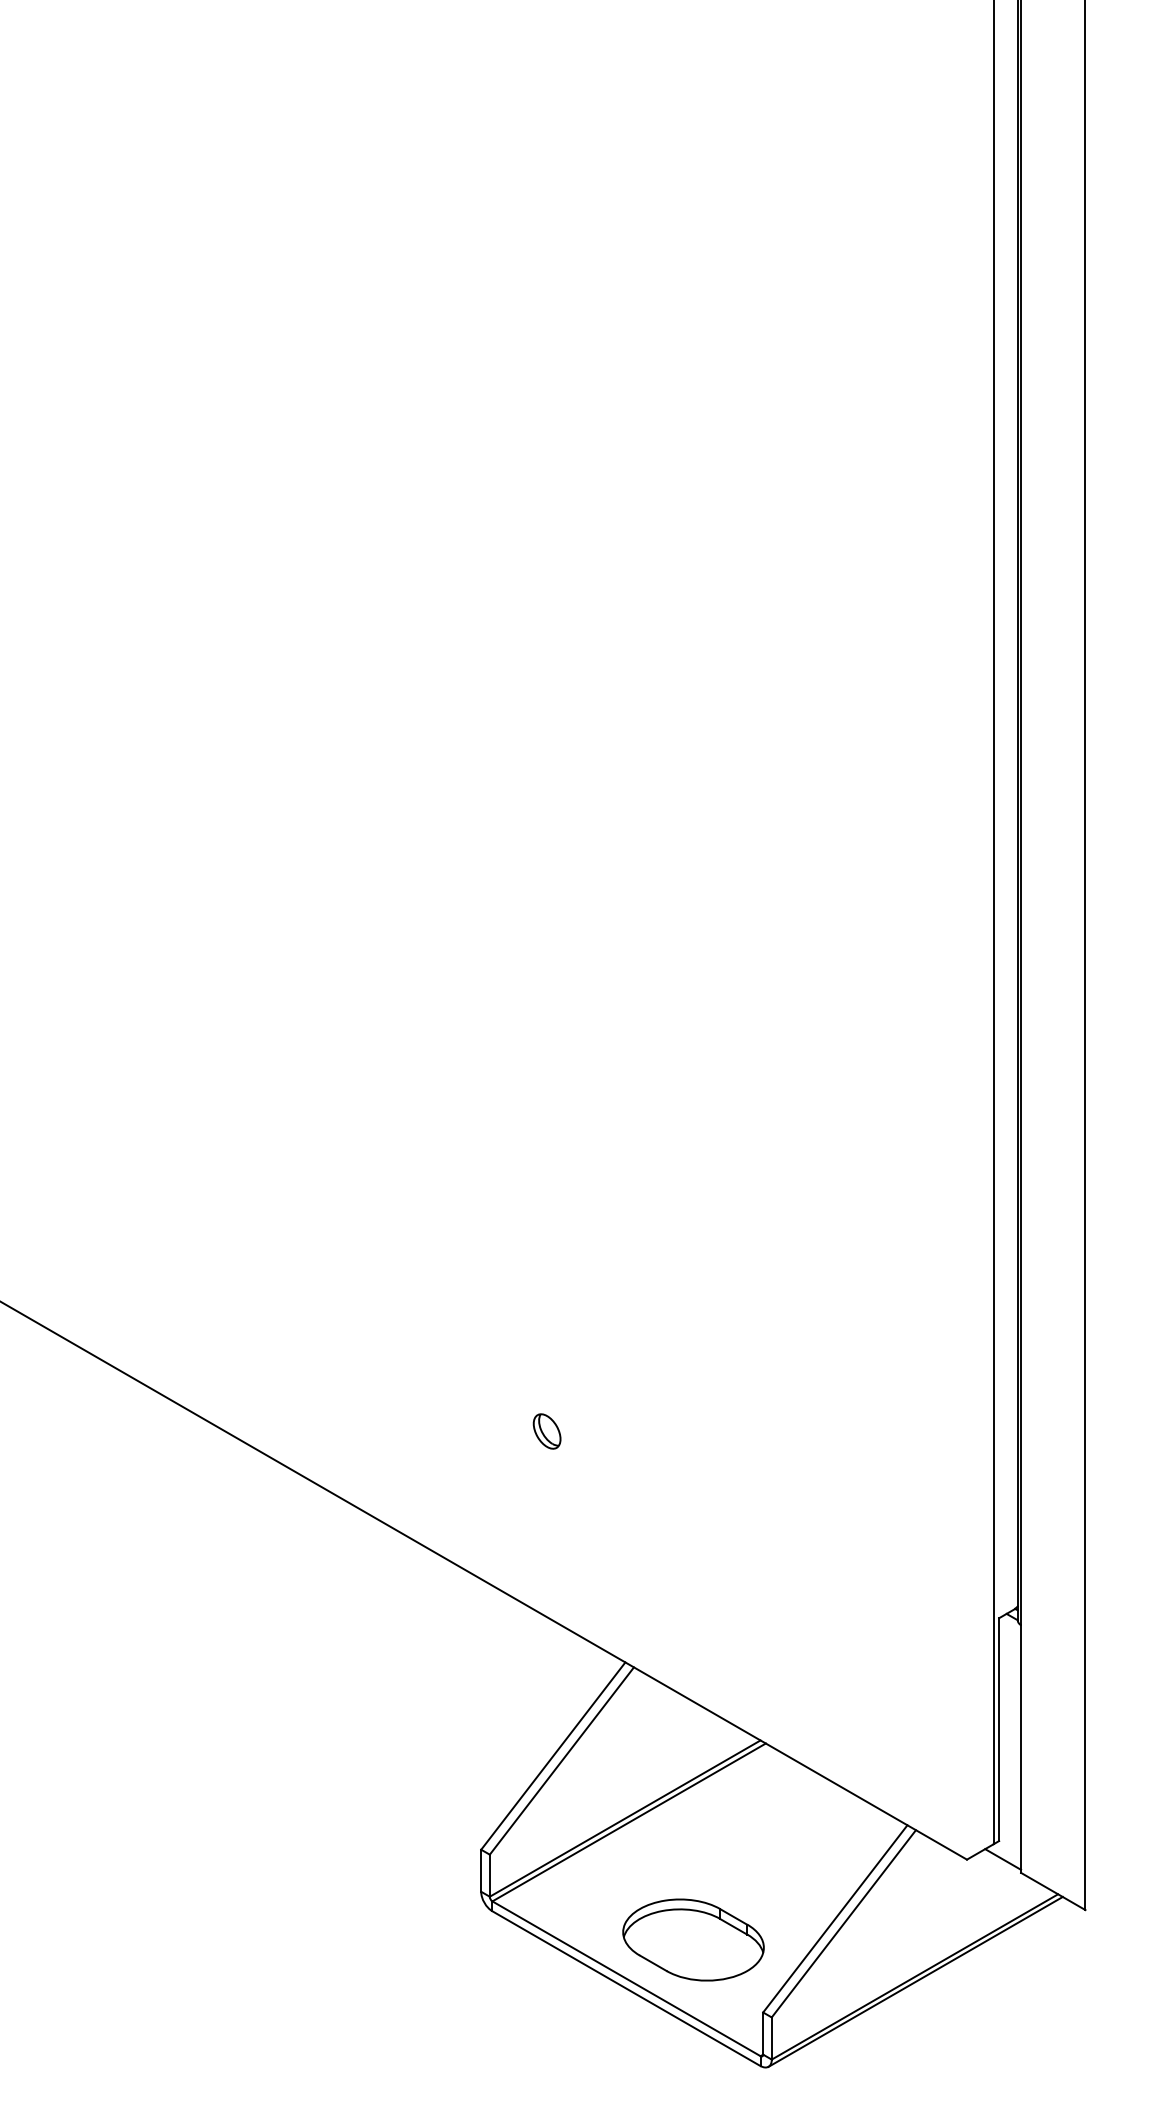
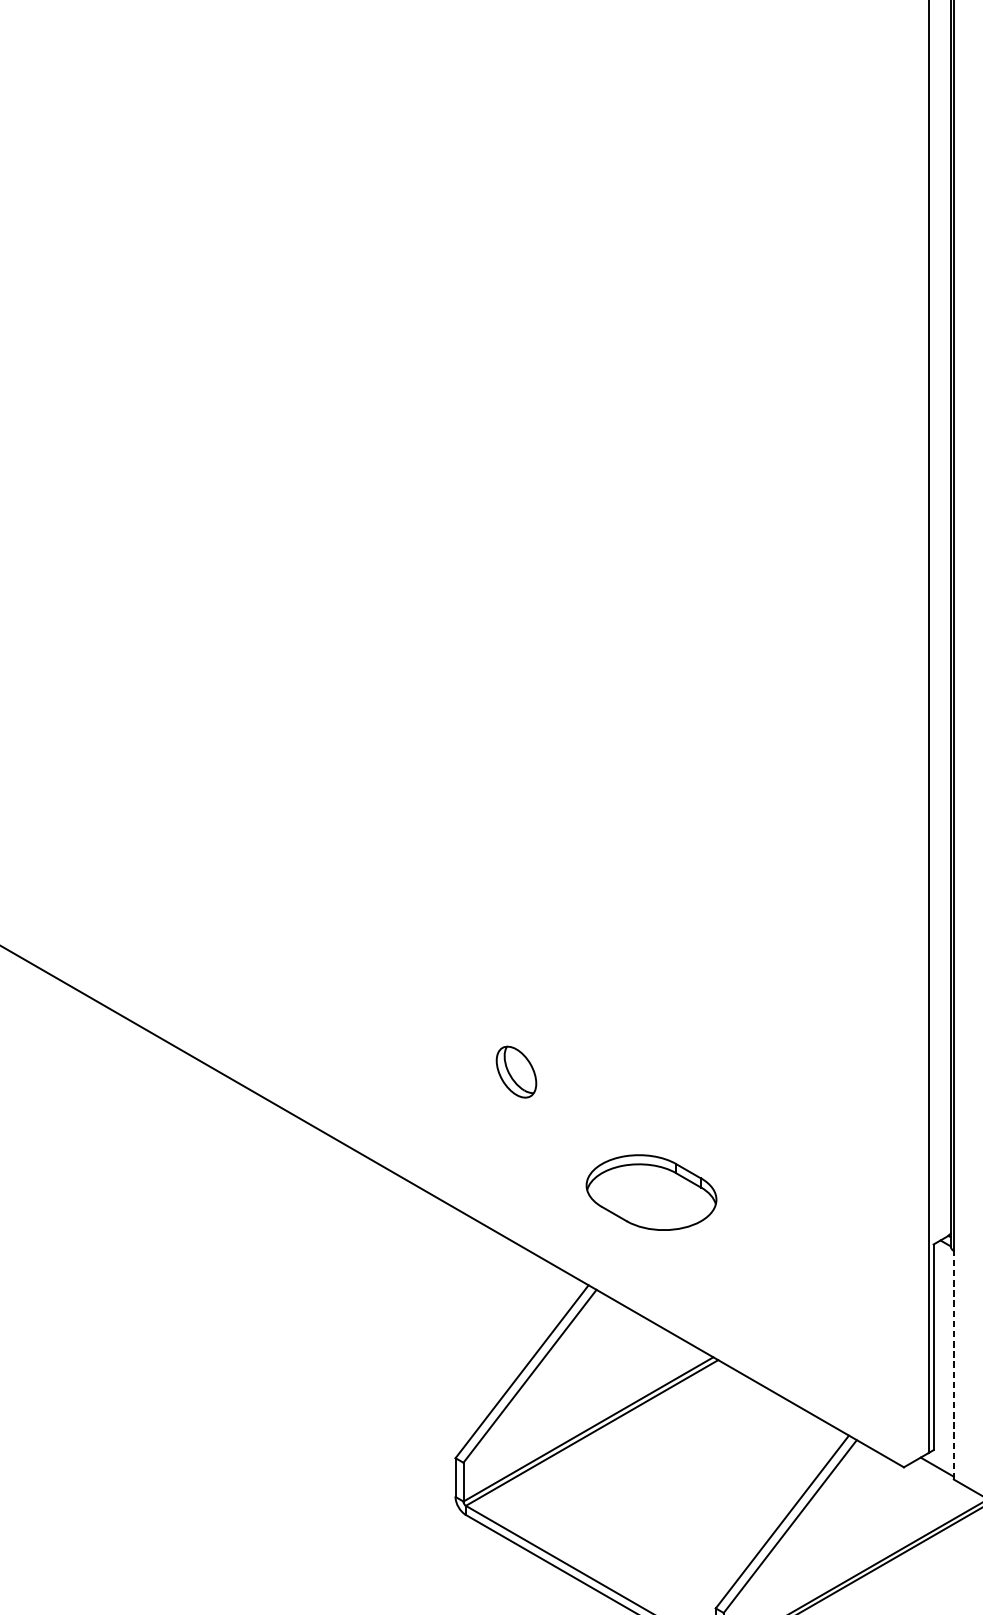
part: (546, 1431) -> (515, 1072), size x1.6
line: (1021, 1749) -> (954, 1365), solid -> dashed
part: (693, 1939) -> (651, 1192), moved

